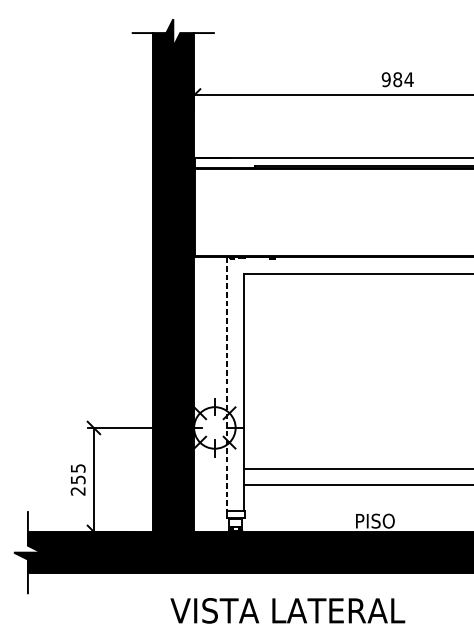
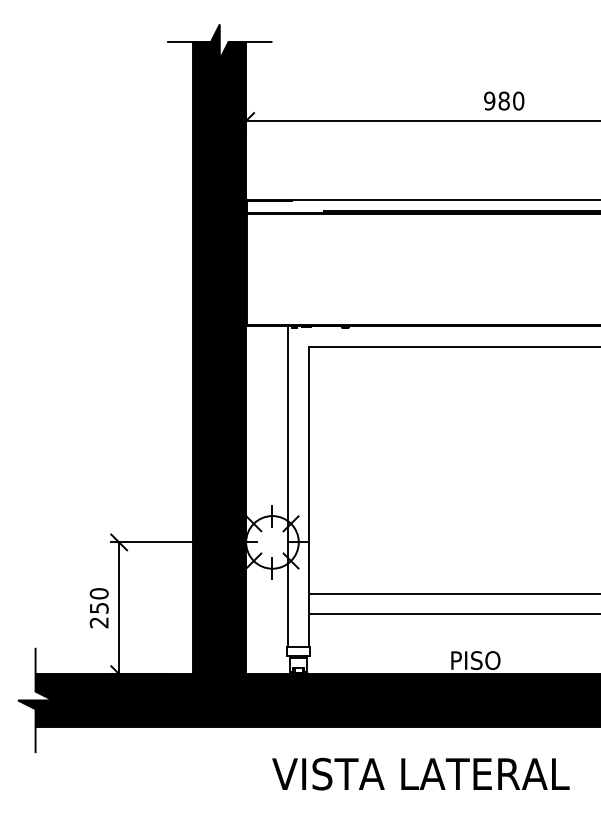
text: (409, 79) -> (518, 100), 984 -> 980
line: (227, 383) -> (288, 486), dashed -> solid
text: (77, 468) -> (98, 593), 255 -> 250
text: (287, 610) -> (420, 773), moved

